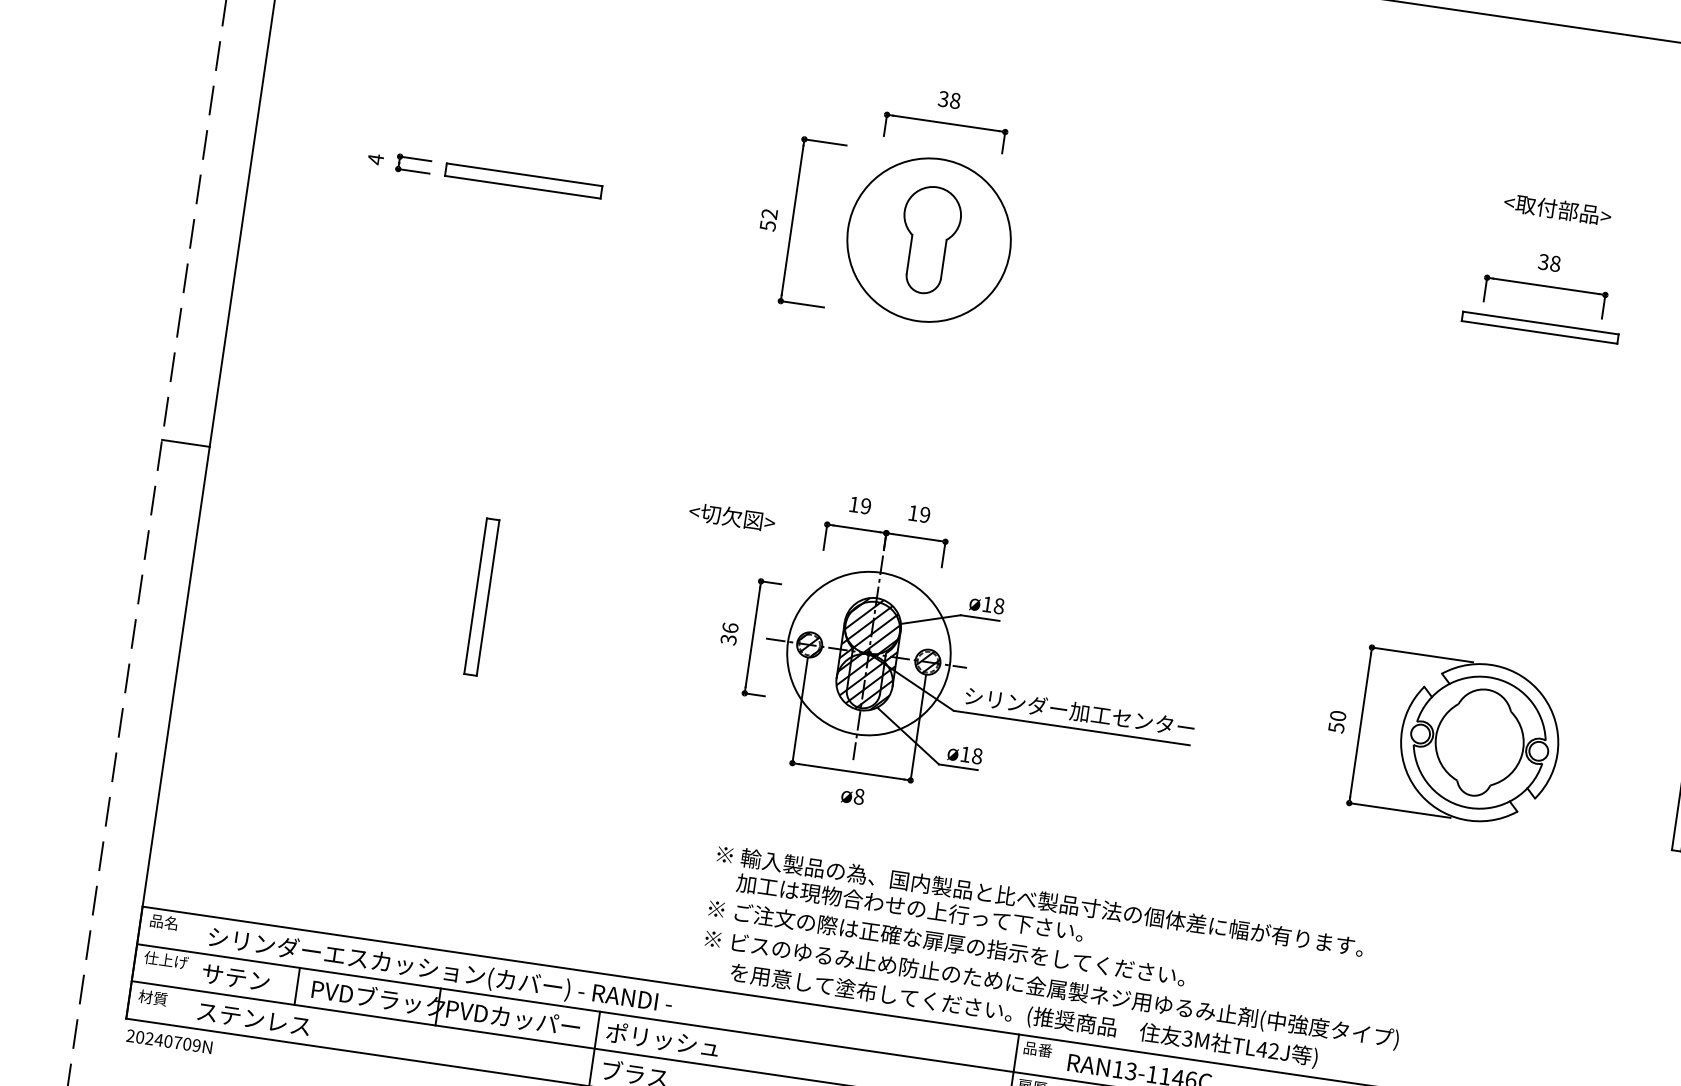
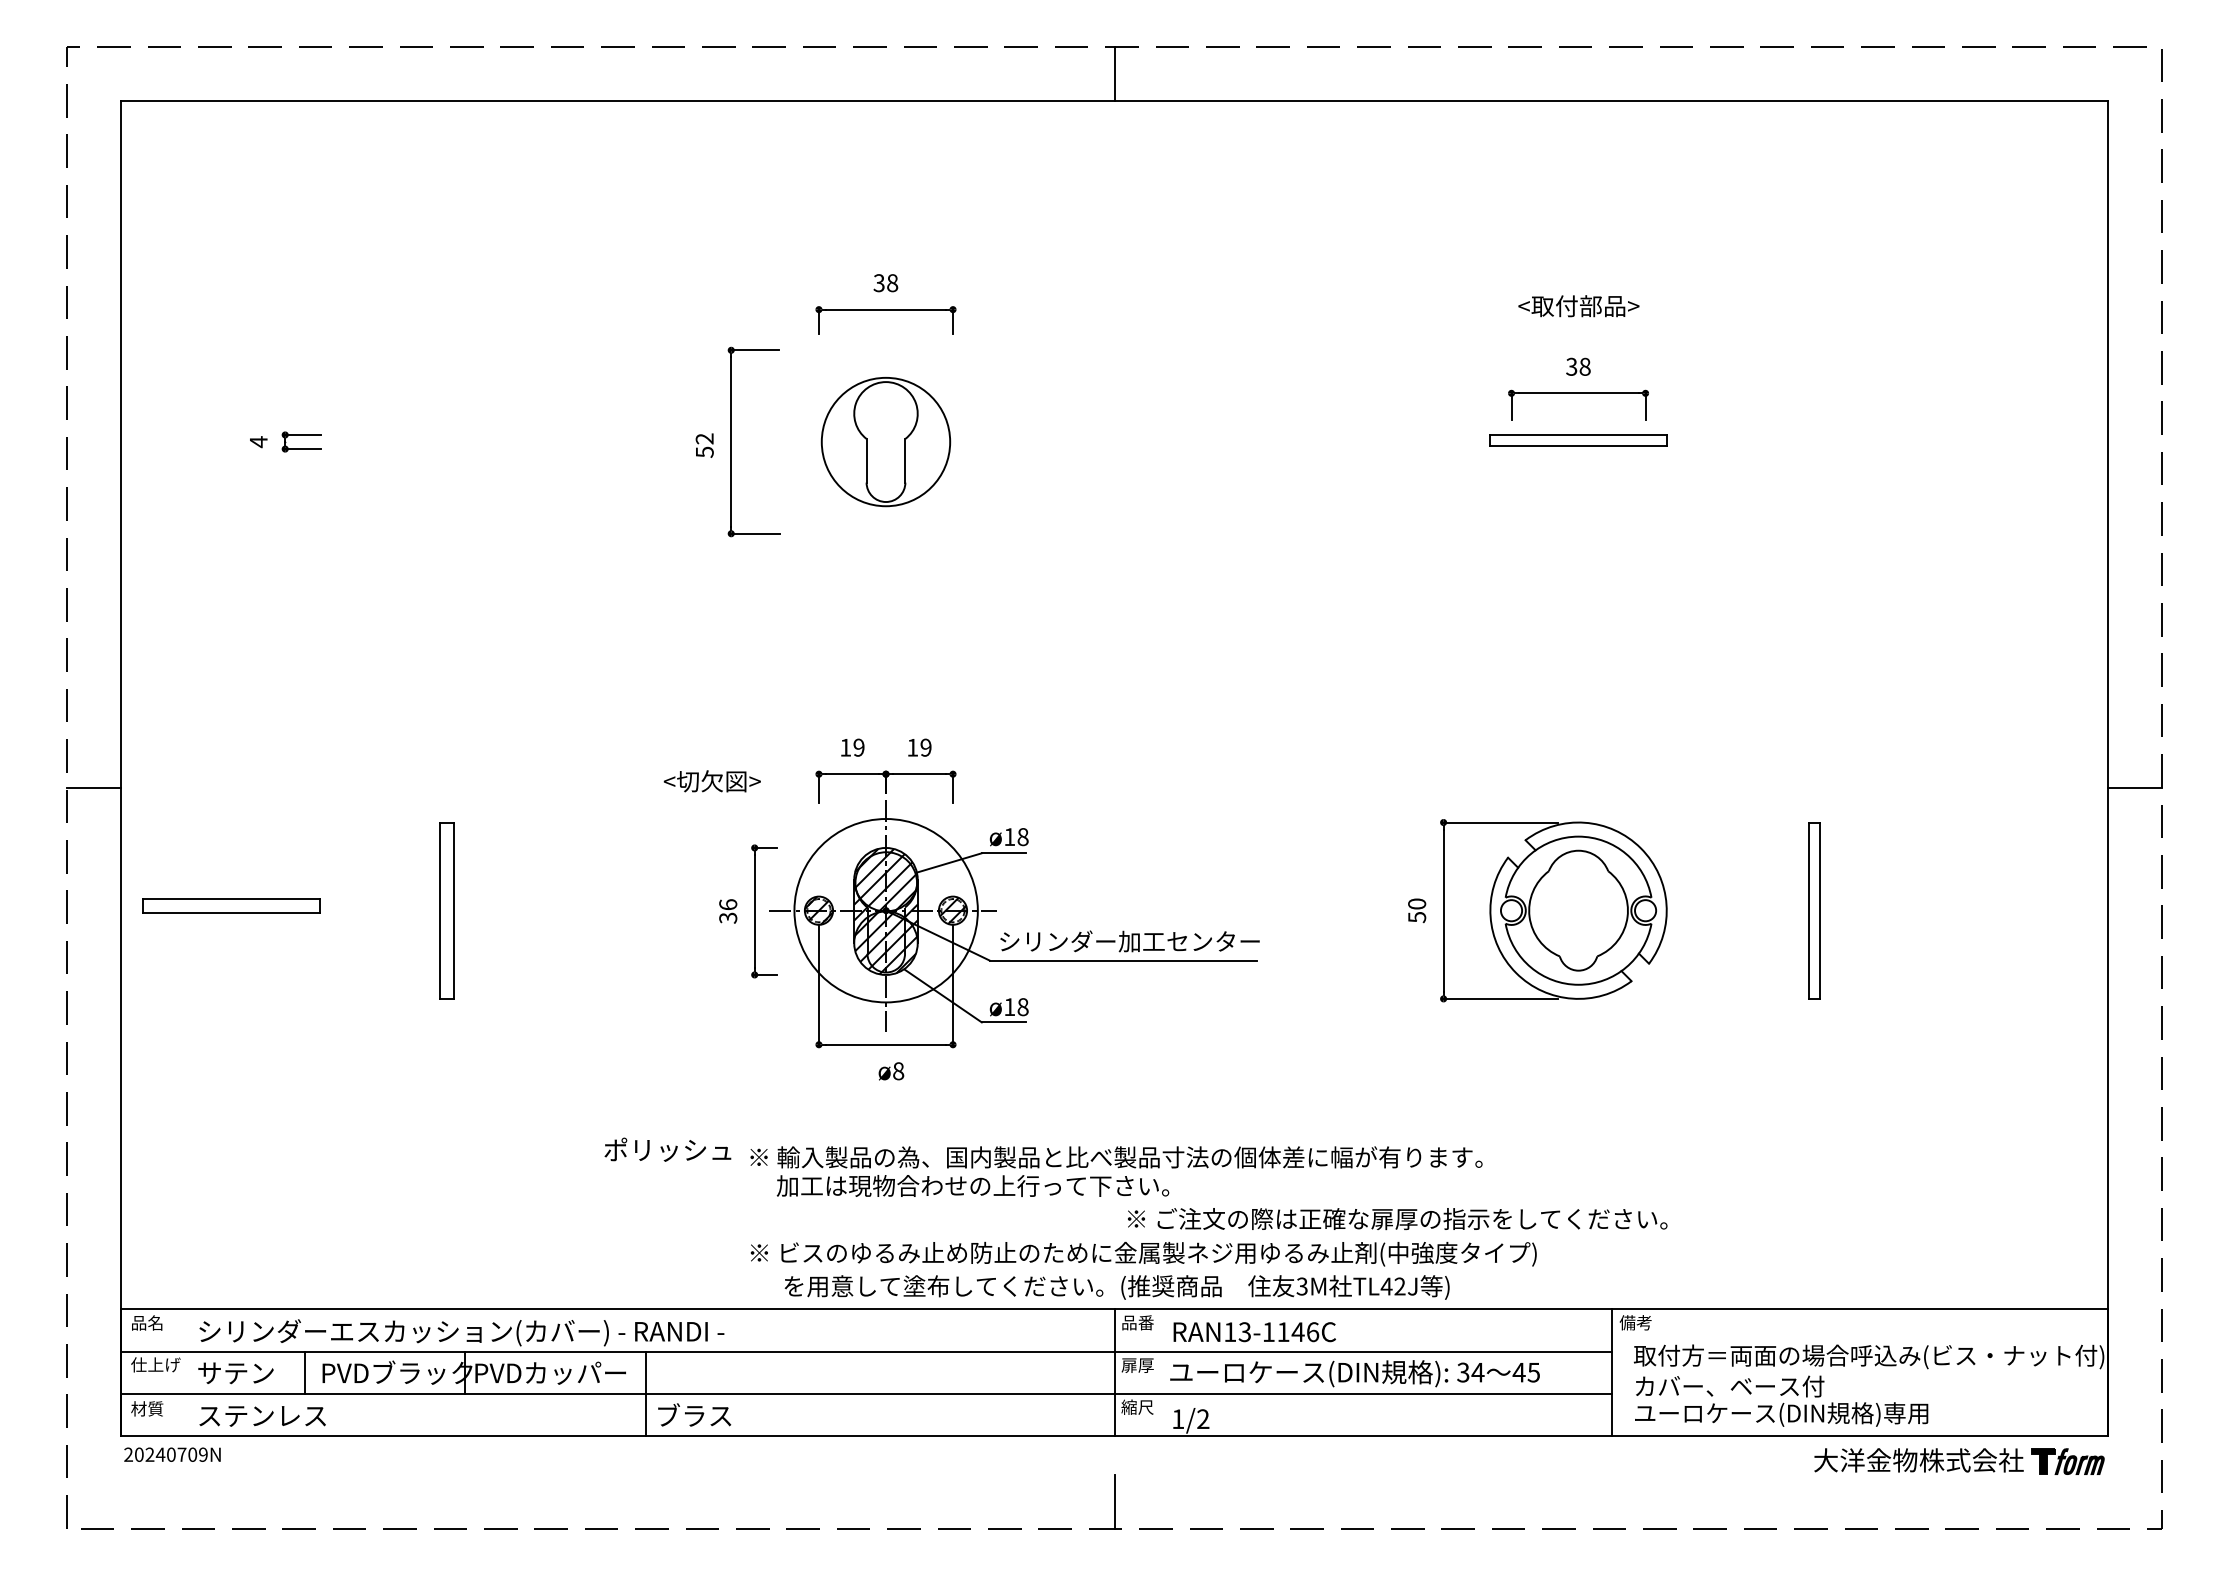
part: (523, 180) -> (231, 905), moved
circle: (928, 239) -> (885, 441), size x0.7
text: (946, 943) -> (1397, 1219), moved
text: (662, 1039) -> (667, 1149), moved

